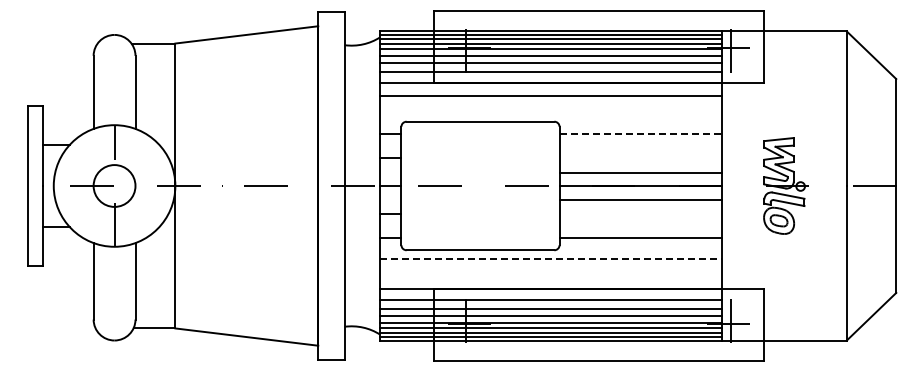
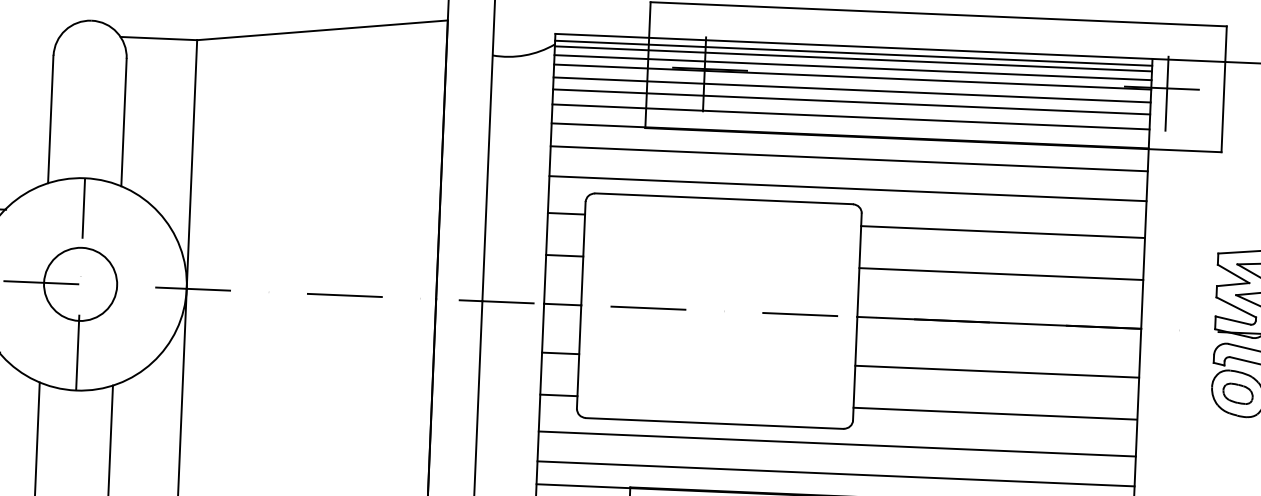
line: (551, 112) -> (848, 188), added
line: (641, 133) -> (1004, 231), dashed -> solid
line: (640, 173) -> (1000, 274), moved
line: (640, 199) -> (996, 370), moved
line: (551, 259) -> (837, 444), dashed -> solid
line: (551, 276) -> (836, 474), added

